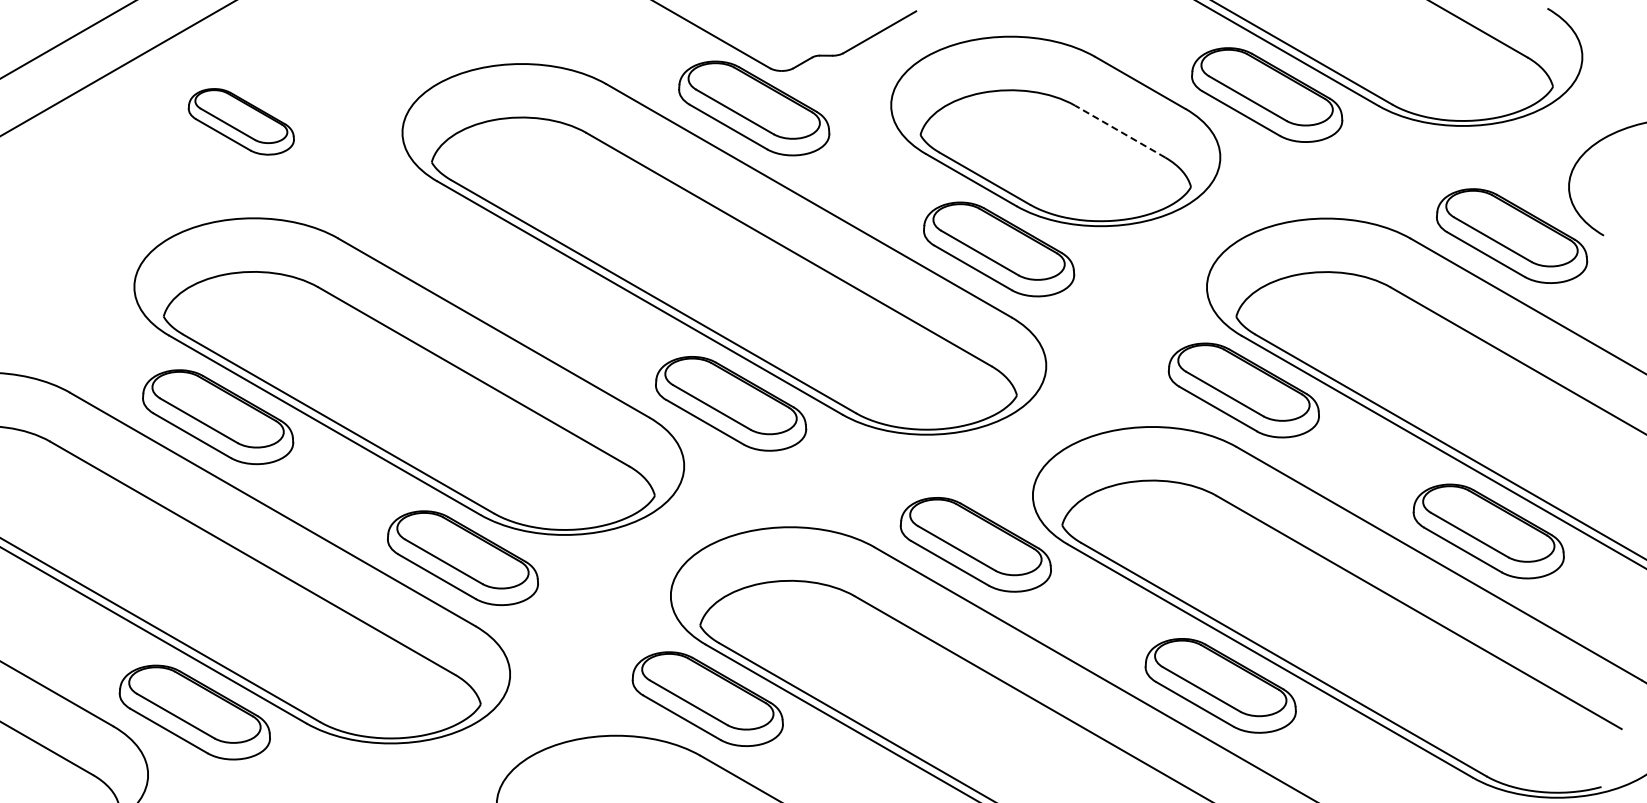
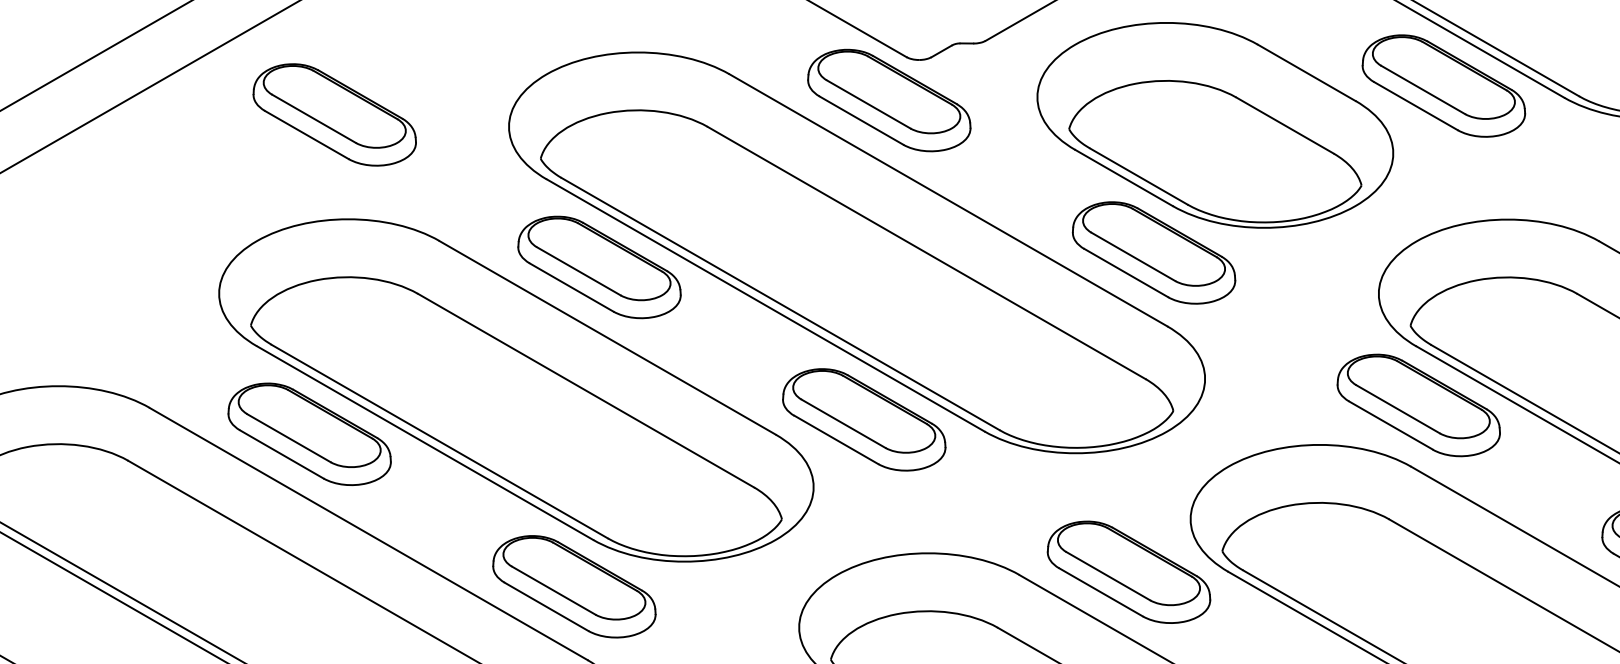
part: (241, 121) -> (334, 114), size x1.43
line: (1119, 131) -> (1284, 125), dashed -> solid
part: (486, 262) -> (599, 267), added

